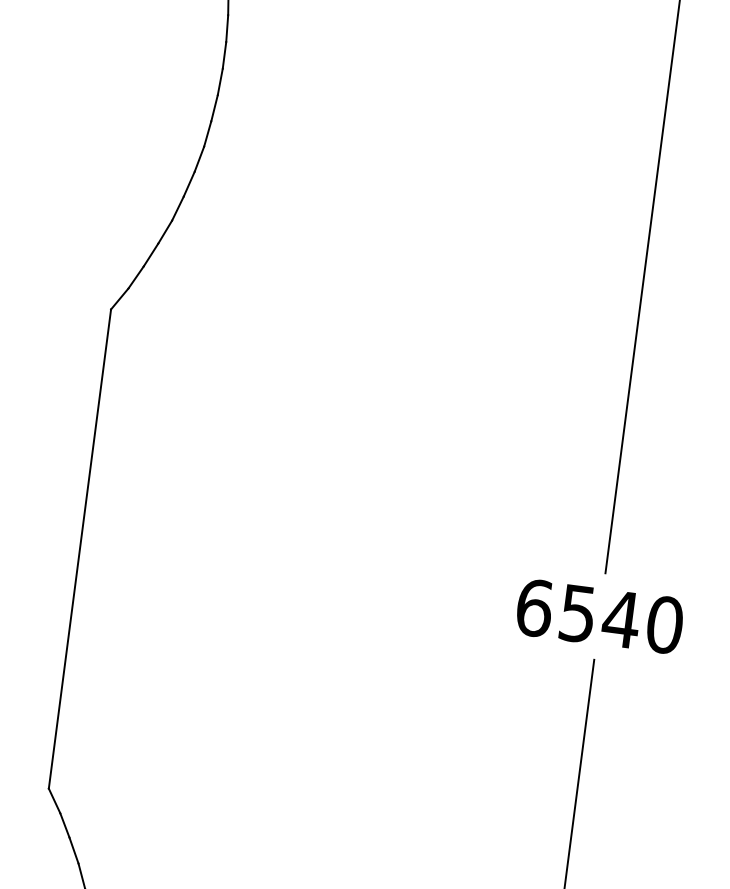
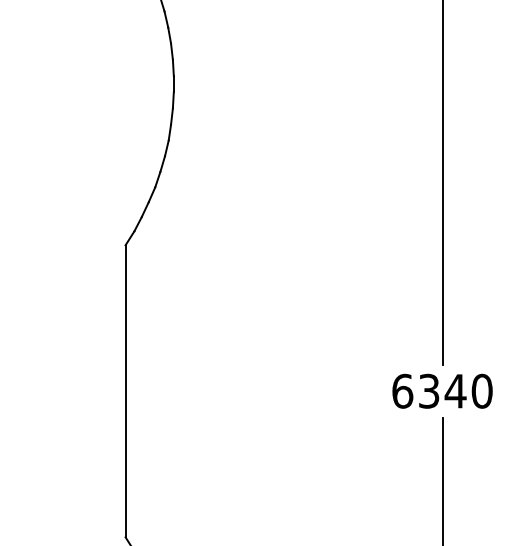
text: (578, 612) -> (429, 390), 6540 -> 6340

